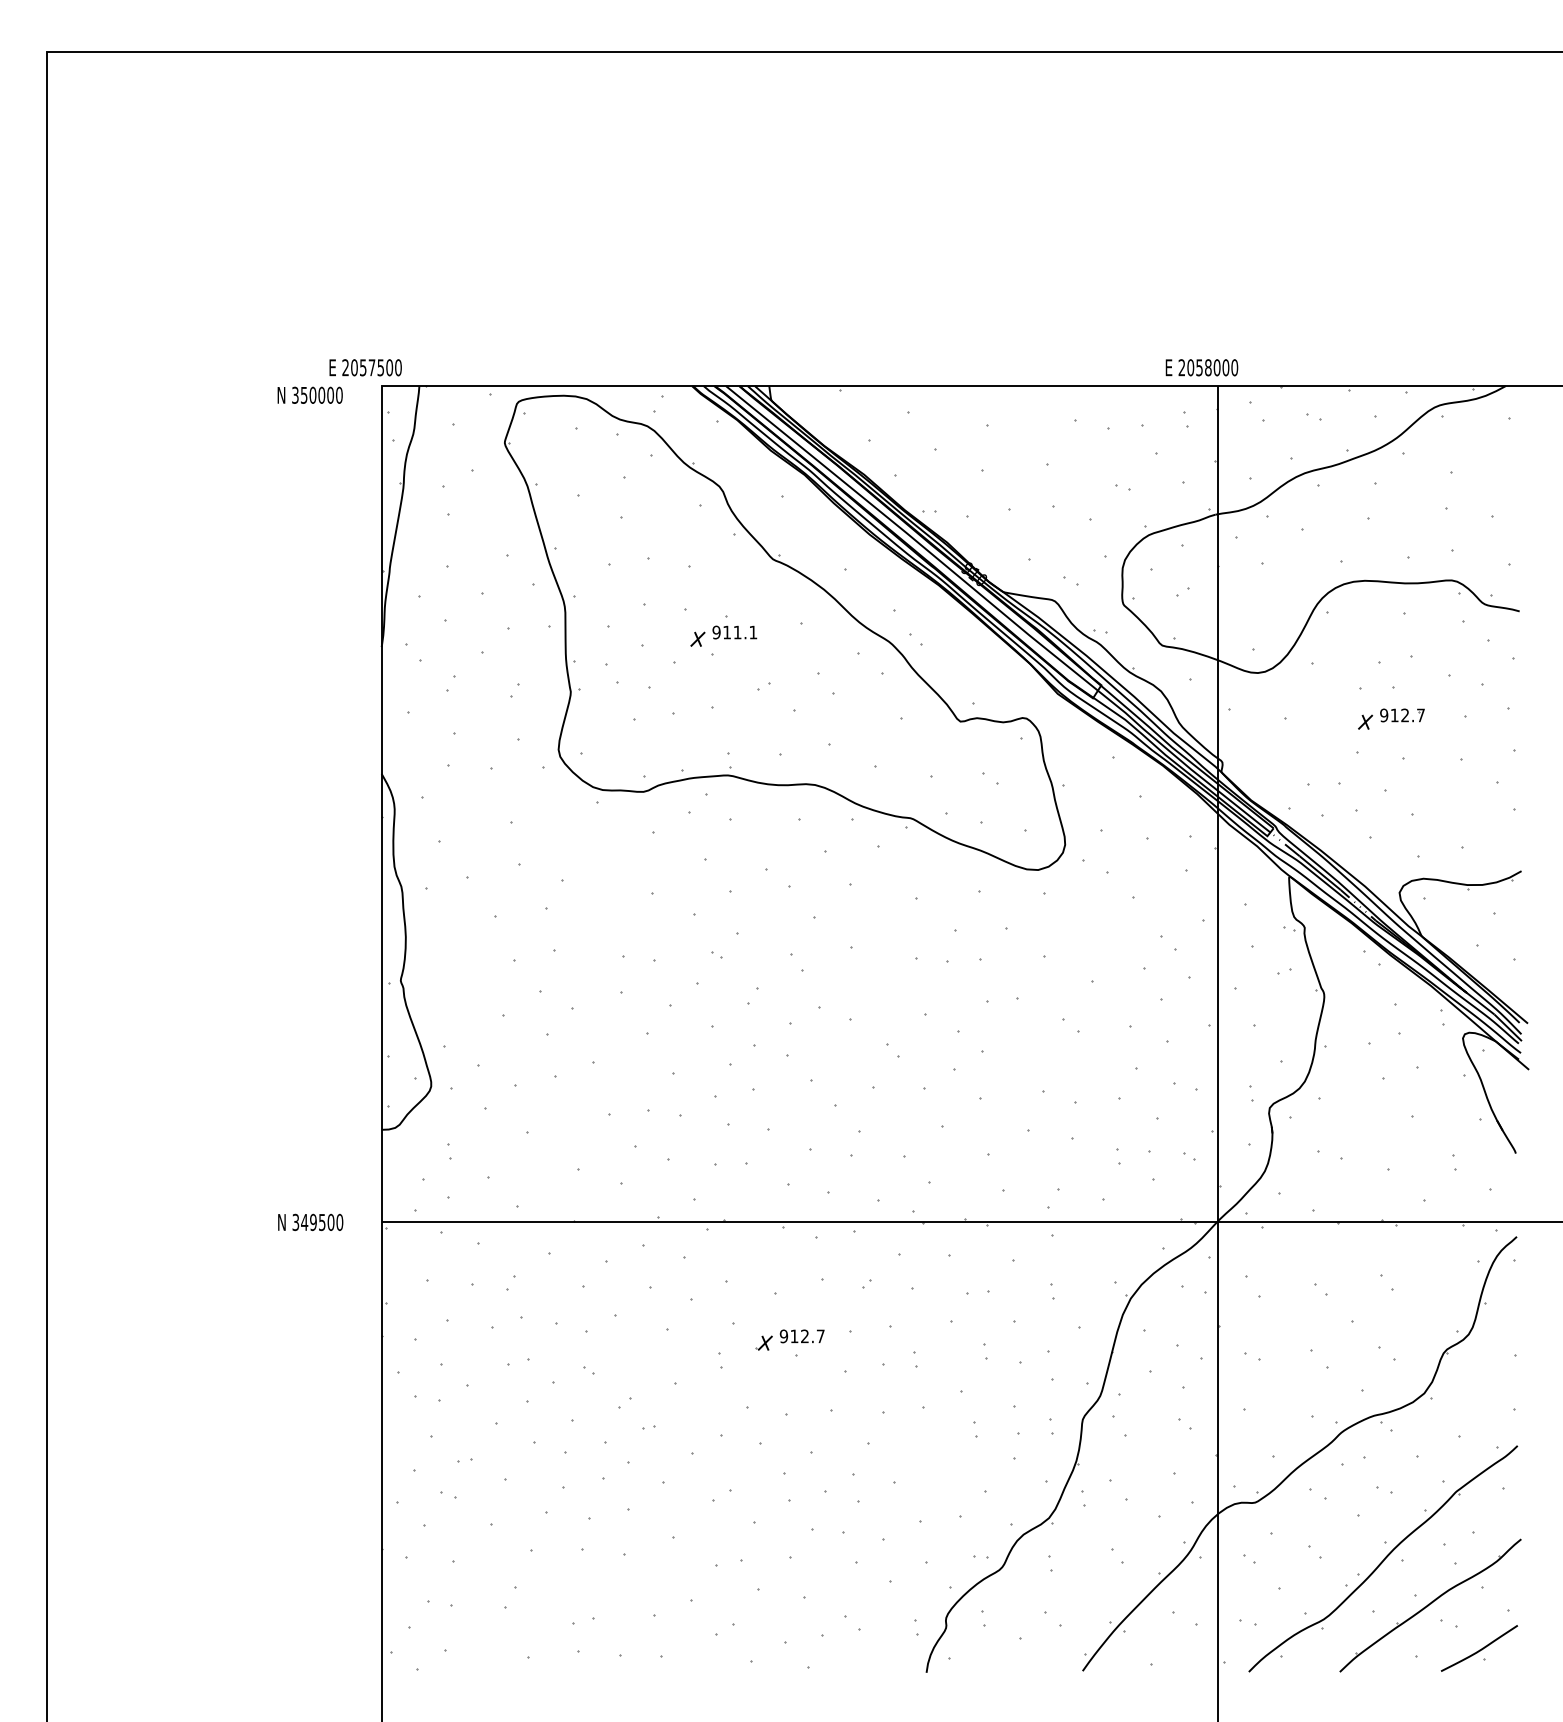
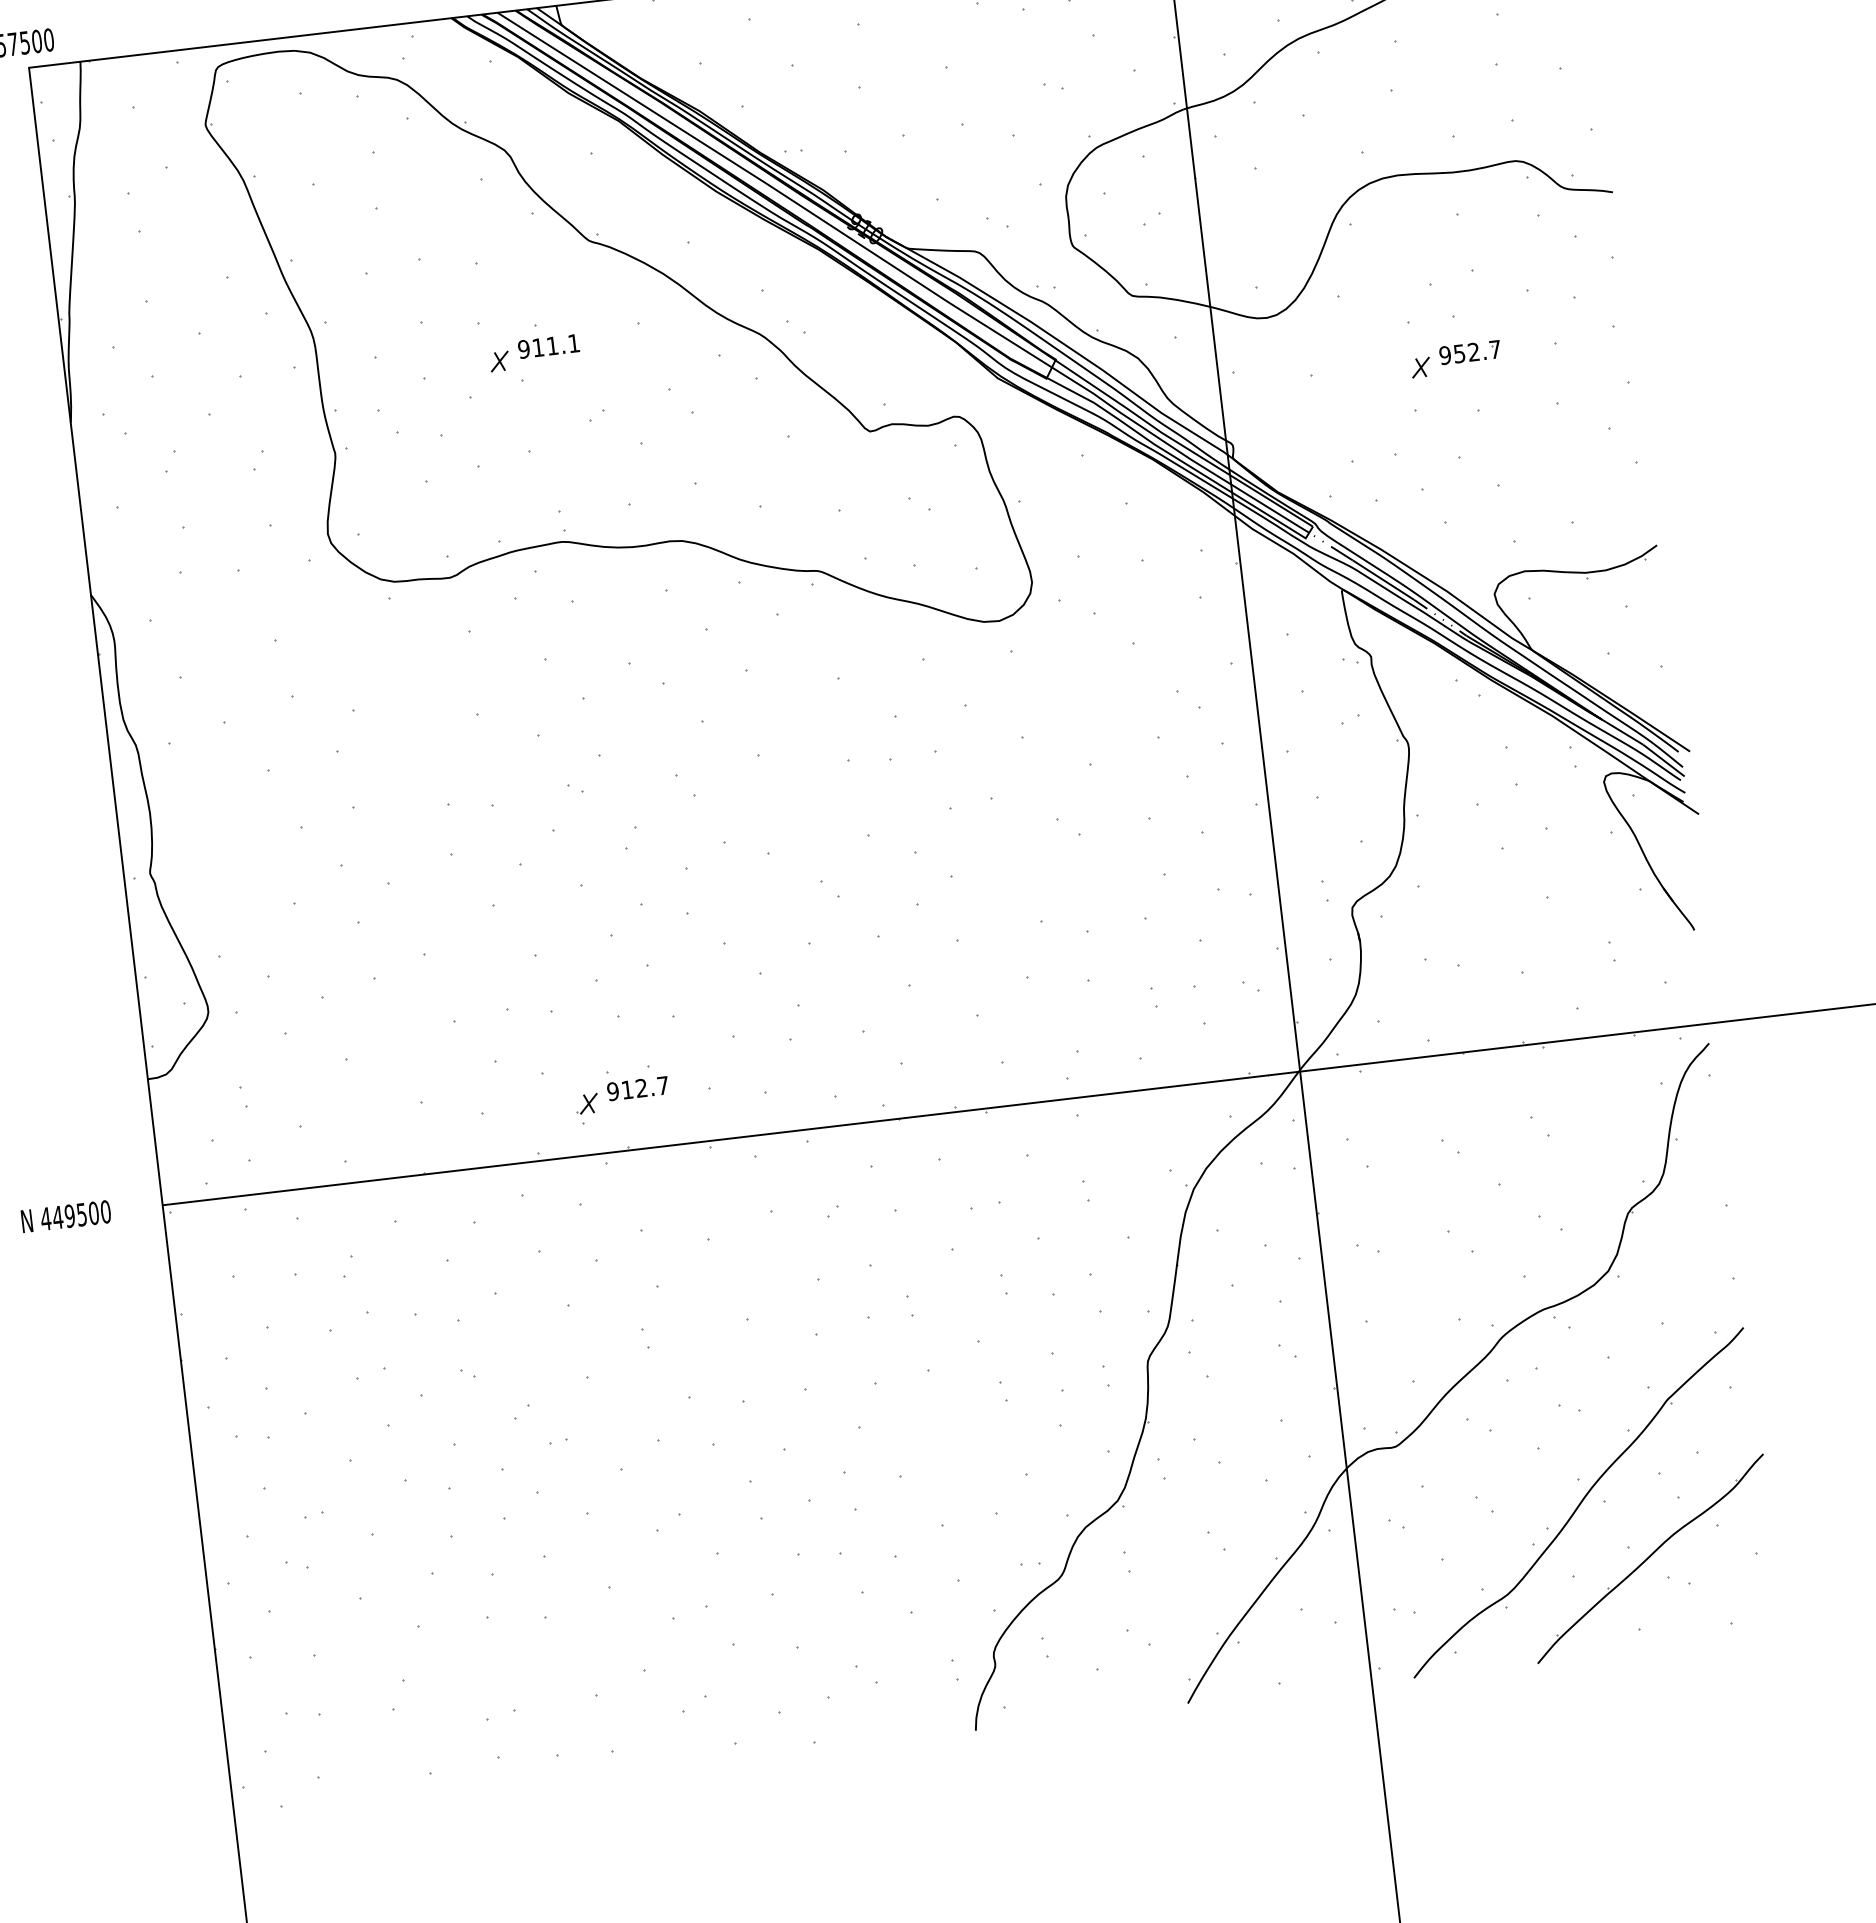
text: (1394, 715) -> (1459, 353), 912.7 -> 952.7
text: (295, 1222) -> (45, 1219), 349500 -> 449500
part: (789, 1339) -> (621, 1094), moved
curve: (1479, 1649) -> (1724, 1610), removed

